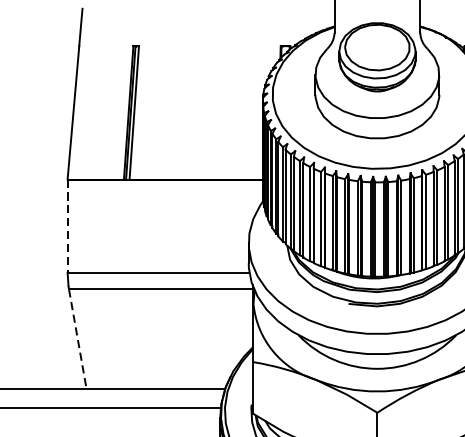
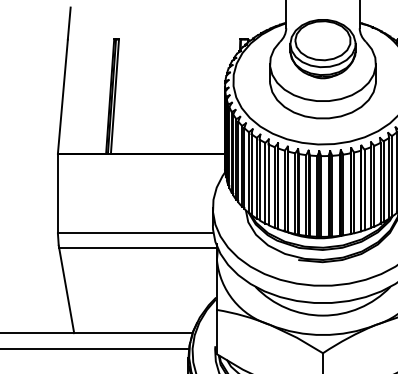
line: (67, 226) -> (57, 193), dashed -> solid
line: (77, 339) -> (66, 290), dashed -> solid

